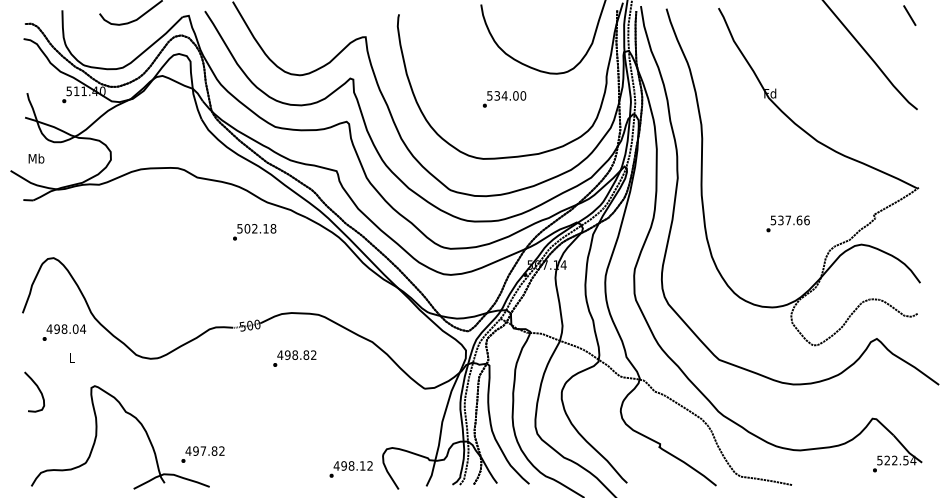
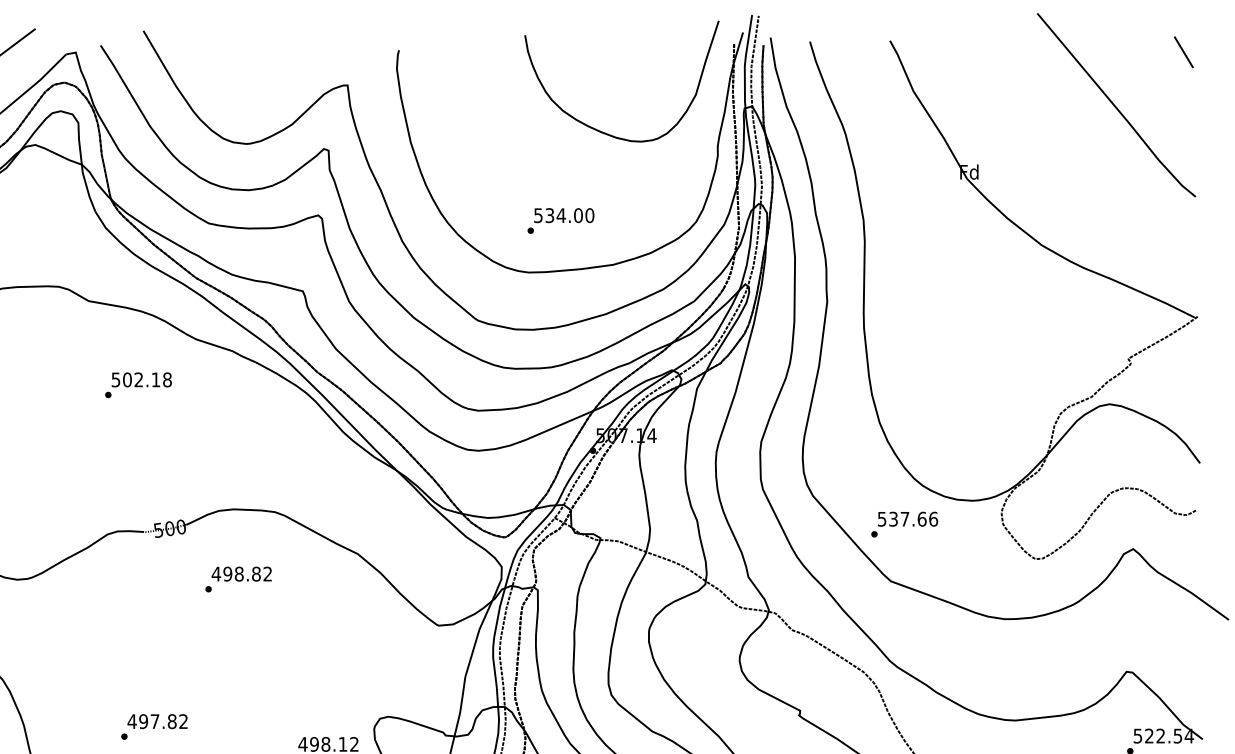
text: (504, 99) -> (560, 221), moved
text: (787, 223) -> (903, 523), moved
text: (254, 232) -> (138, 385), moved
text: (202, 454) -> (153, 726), moved

